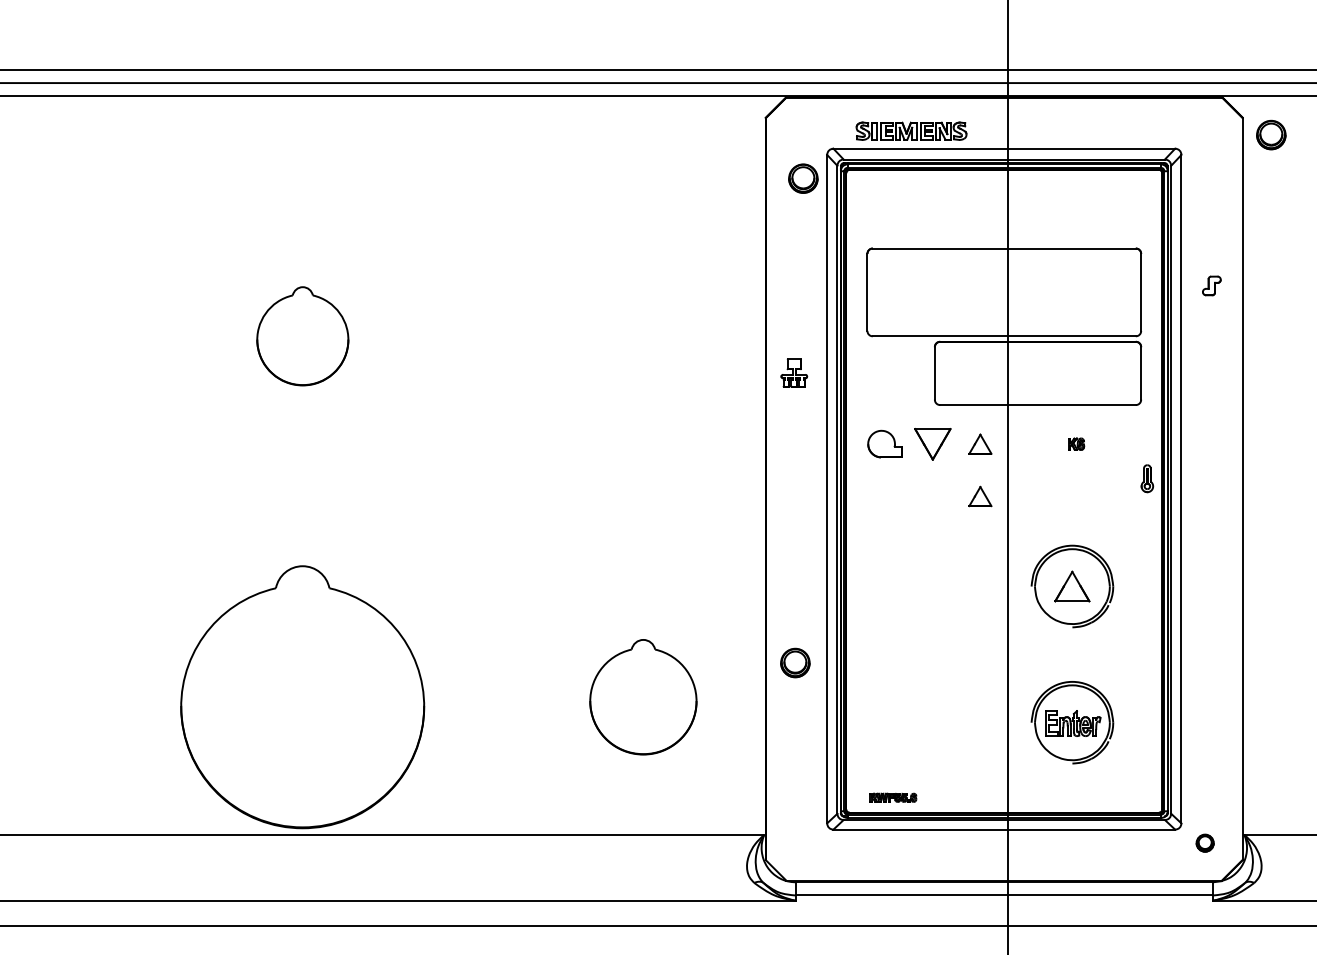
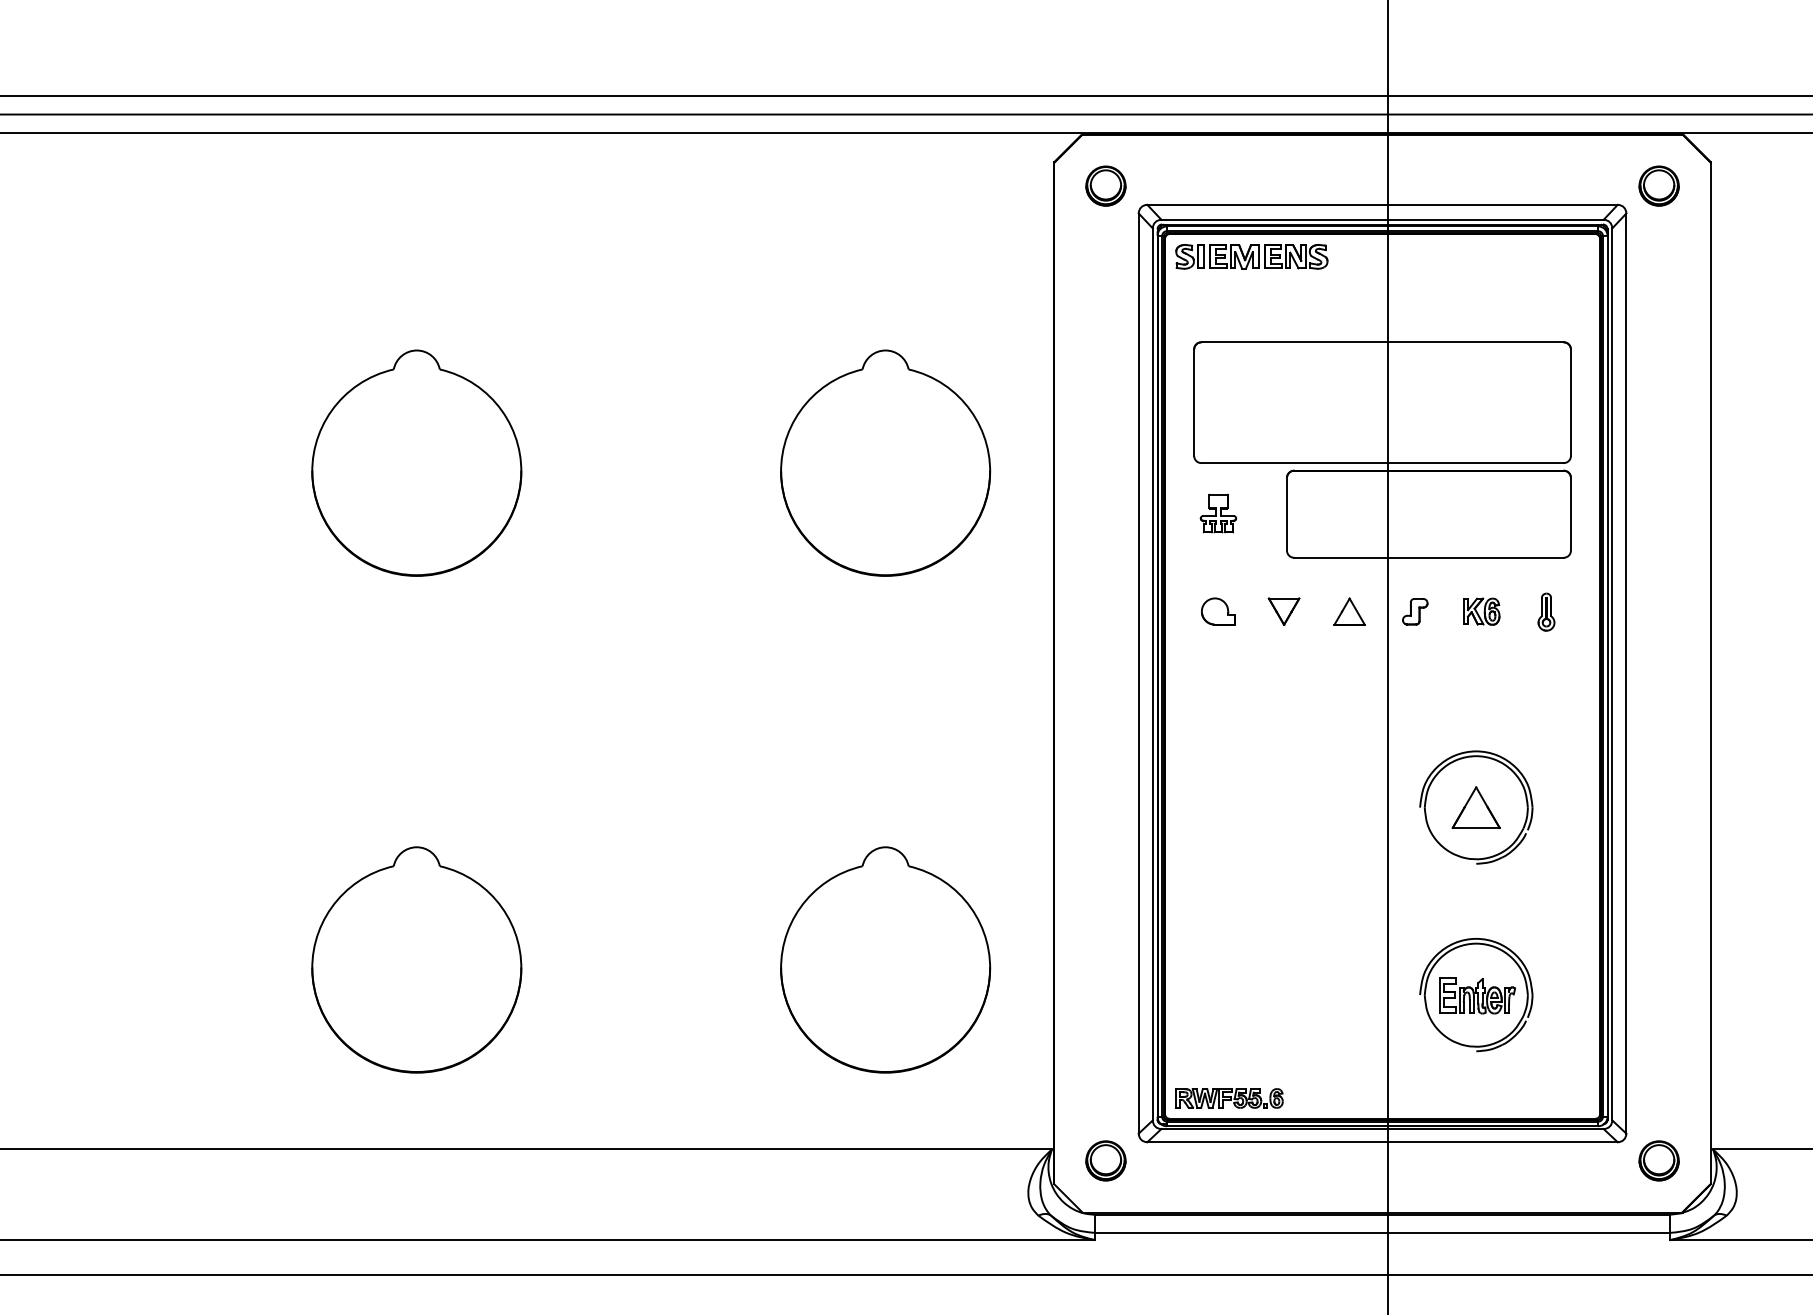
part: (911, 131) -> (1251, 256), moved
part: (1270, 134) -> (1658, 185), moved
part: (803, 178) -> (1105, 185), moved
part: (1212, 285) -> (1415, 611), moved
part: (302, 335) -> (416, 462), size x1.67
part: (643, 335) -> (885, 462), added
part: (794, 372) -> (1218, 513), moved
part: (885, 444) -> (1218, 611), size x0.71
part: (932, 444) -> (1283, 611), size x0.62
part: (1076, 444) -> (1481, 611), size x1.67
part: (1147, 478) -> (1546, 611), moved
part: (980, 496) -> (1349, 683), removed
part: (795, 662) -> (1105, 1160), moved
part: (302, 696) -> (416, 959), size x0.62
part: (643, 696) -> (885, 959), size x1.43
part: (893, 797) -> (1229, 1098), size x1.67
part: (1204, 842) -> (1658, 1160), size x1.67

